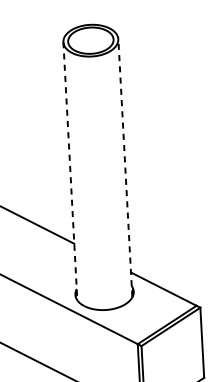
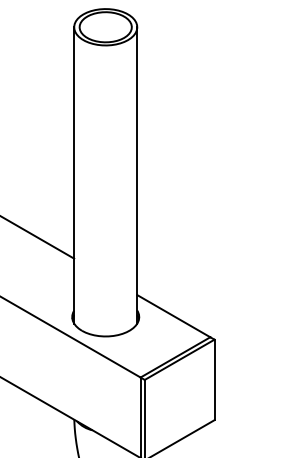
line: (125, 167) -> (137, 174), dashed -> solid
line: (70, 171) -> (74, 175), dashed -> solid

